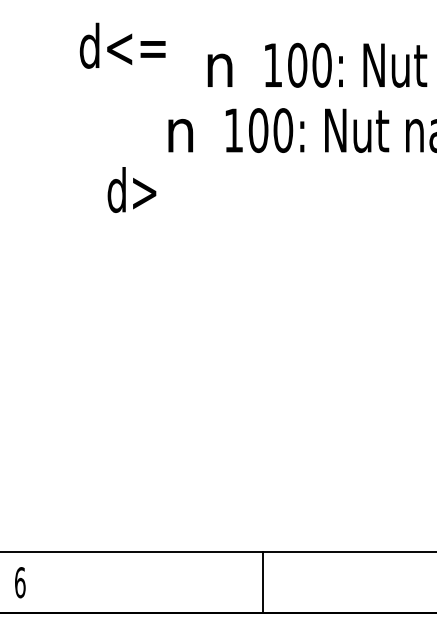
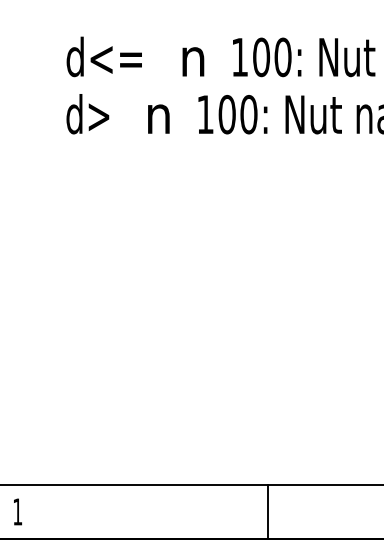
text: (122, 45) -> (104, 56), moved
text: (131, 189) -> (87, 113), moved
text: (20, 582) -> (18, 511), 6 -> 1
line: (262, 582) -> (267, 511), moved

